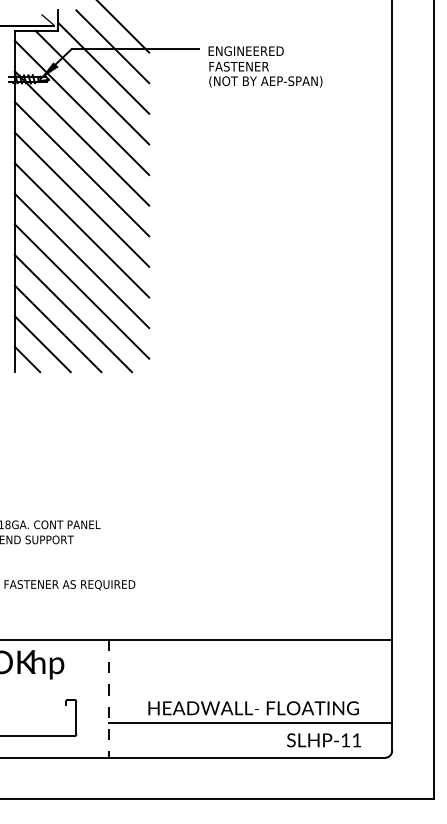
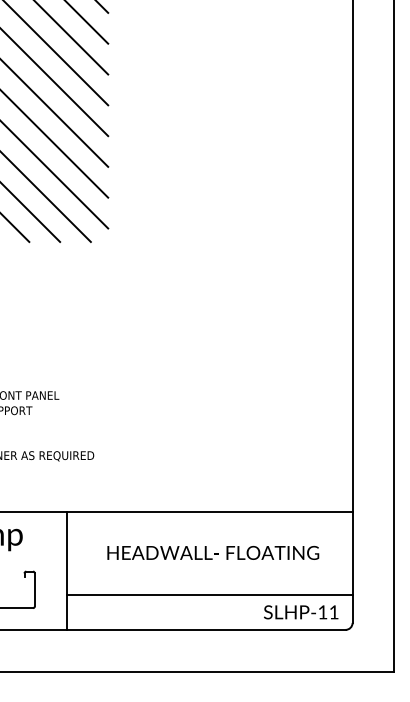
line: (108, 699) -> (67, 571), dashed -> solid
text: (253, 708) -> (213, 553), moved
text: (323, 740) -> (300, 612), moved

